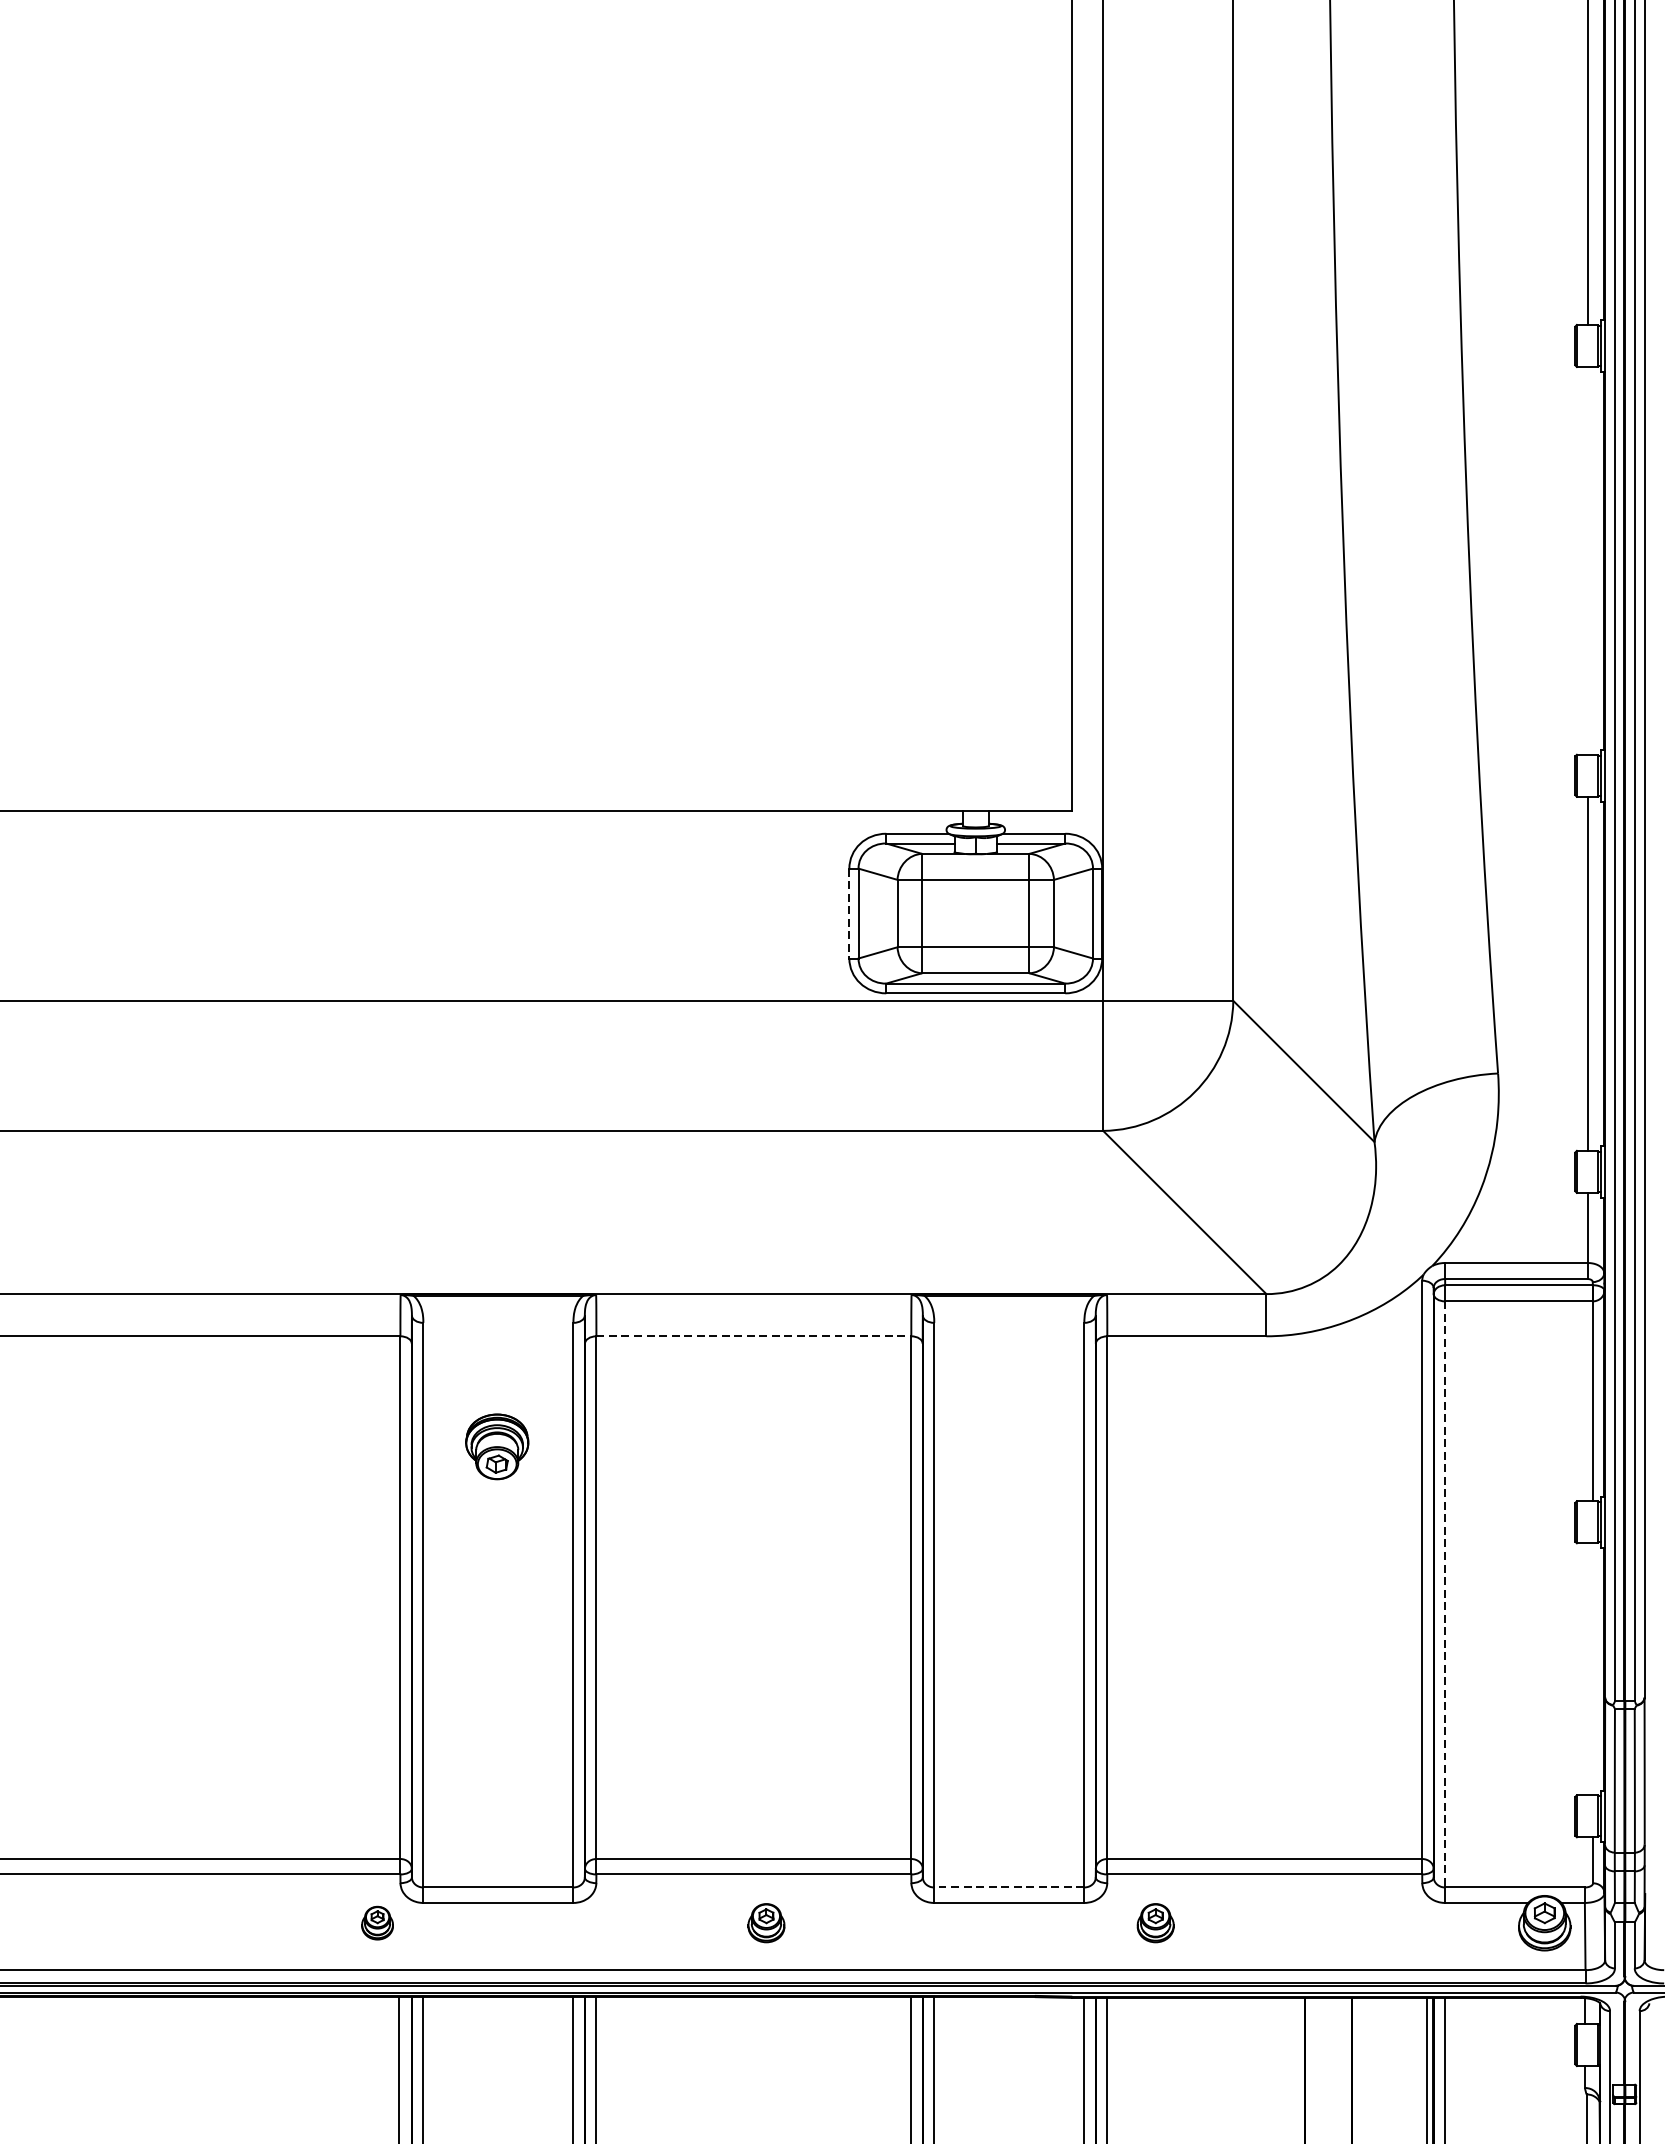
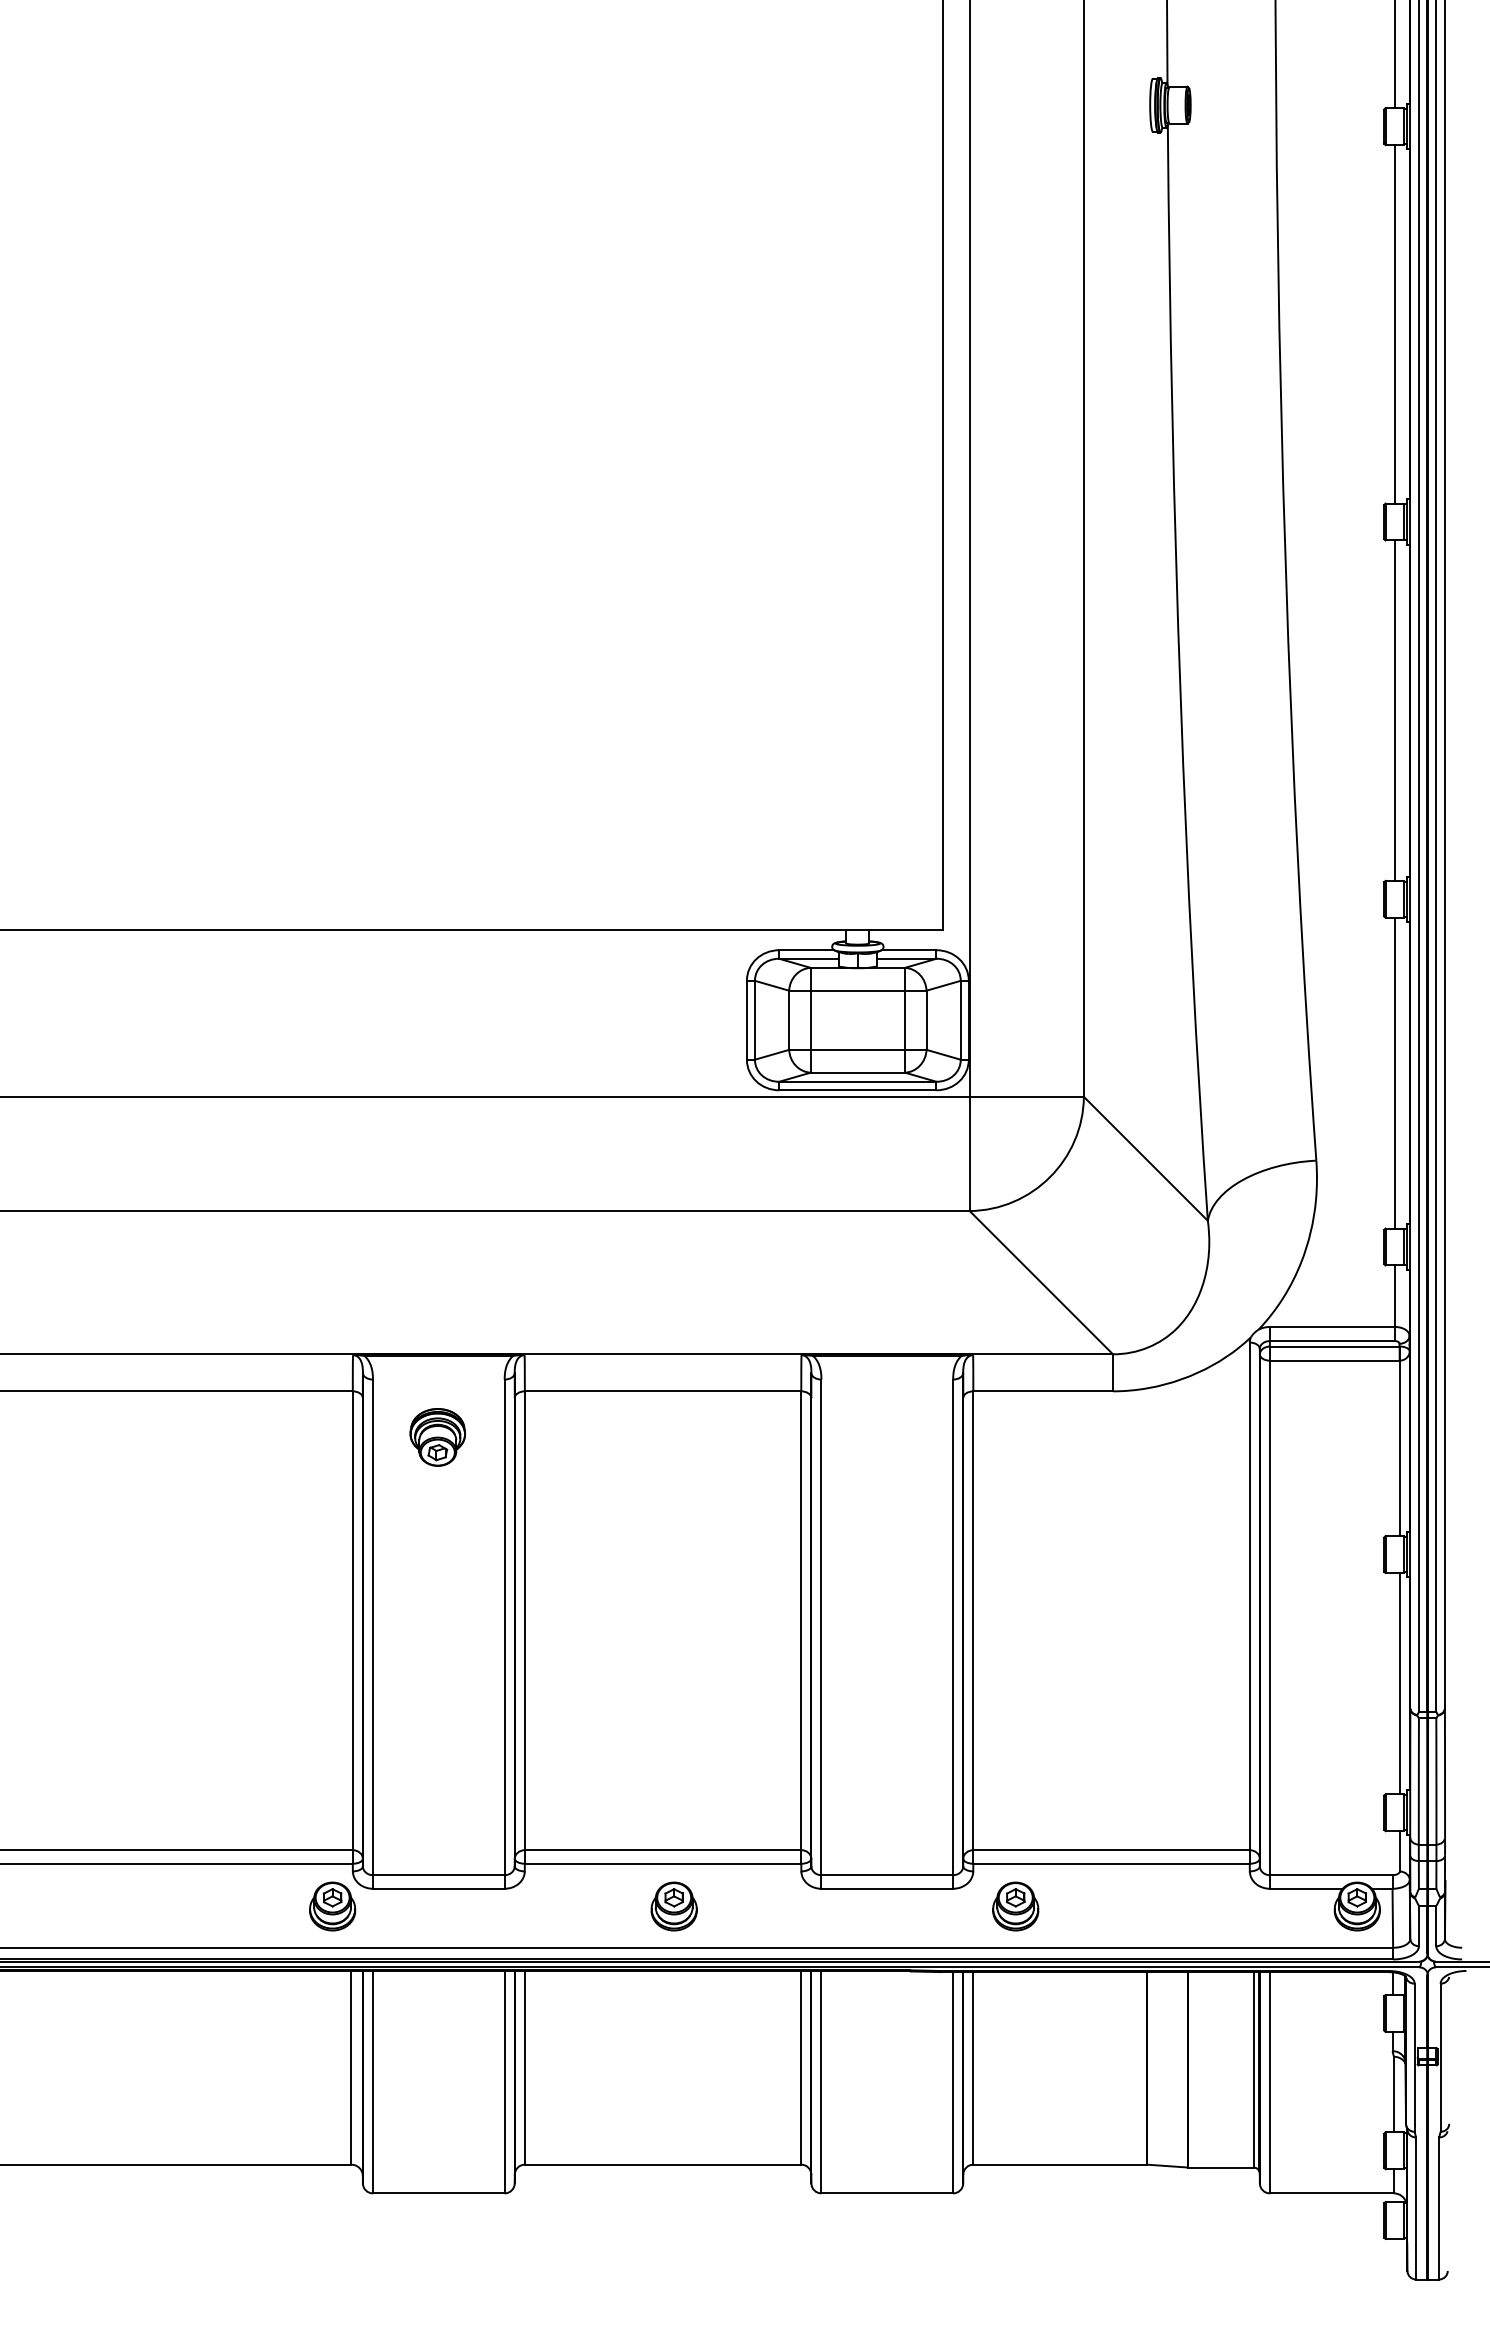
line: (1588, 560) -> (1395, 710), added
line: (848, 913) -> (746, 1020), dashed -> solid
line: (754, 1336) -> (663, 1391), dashed -> solid
part: (496, 1446) -> (437, 1437), moved
line: (1444, 1595) -> (1269, 1618), dashed -> solid
line: (1592, 1669) -> (1399, 1683), added
line: (1009, 1887) -> (887, 1875), dashed -> solid
part: (377, 1923) -> (332, 1906), size x1.67
part: (765, 1923) -> (673, 1906), size x1.43
part: (1155, 1923) -> (1015, 1906), size x1.43

